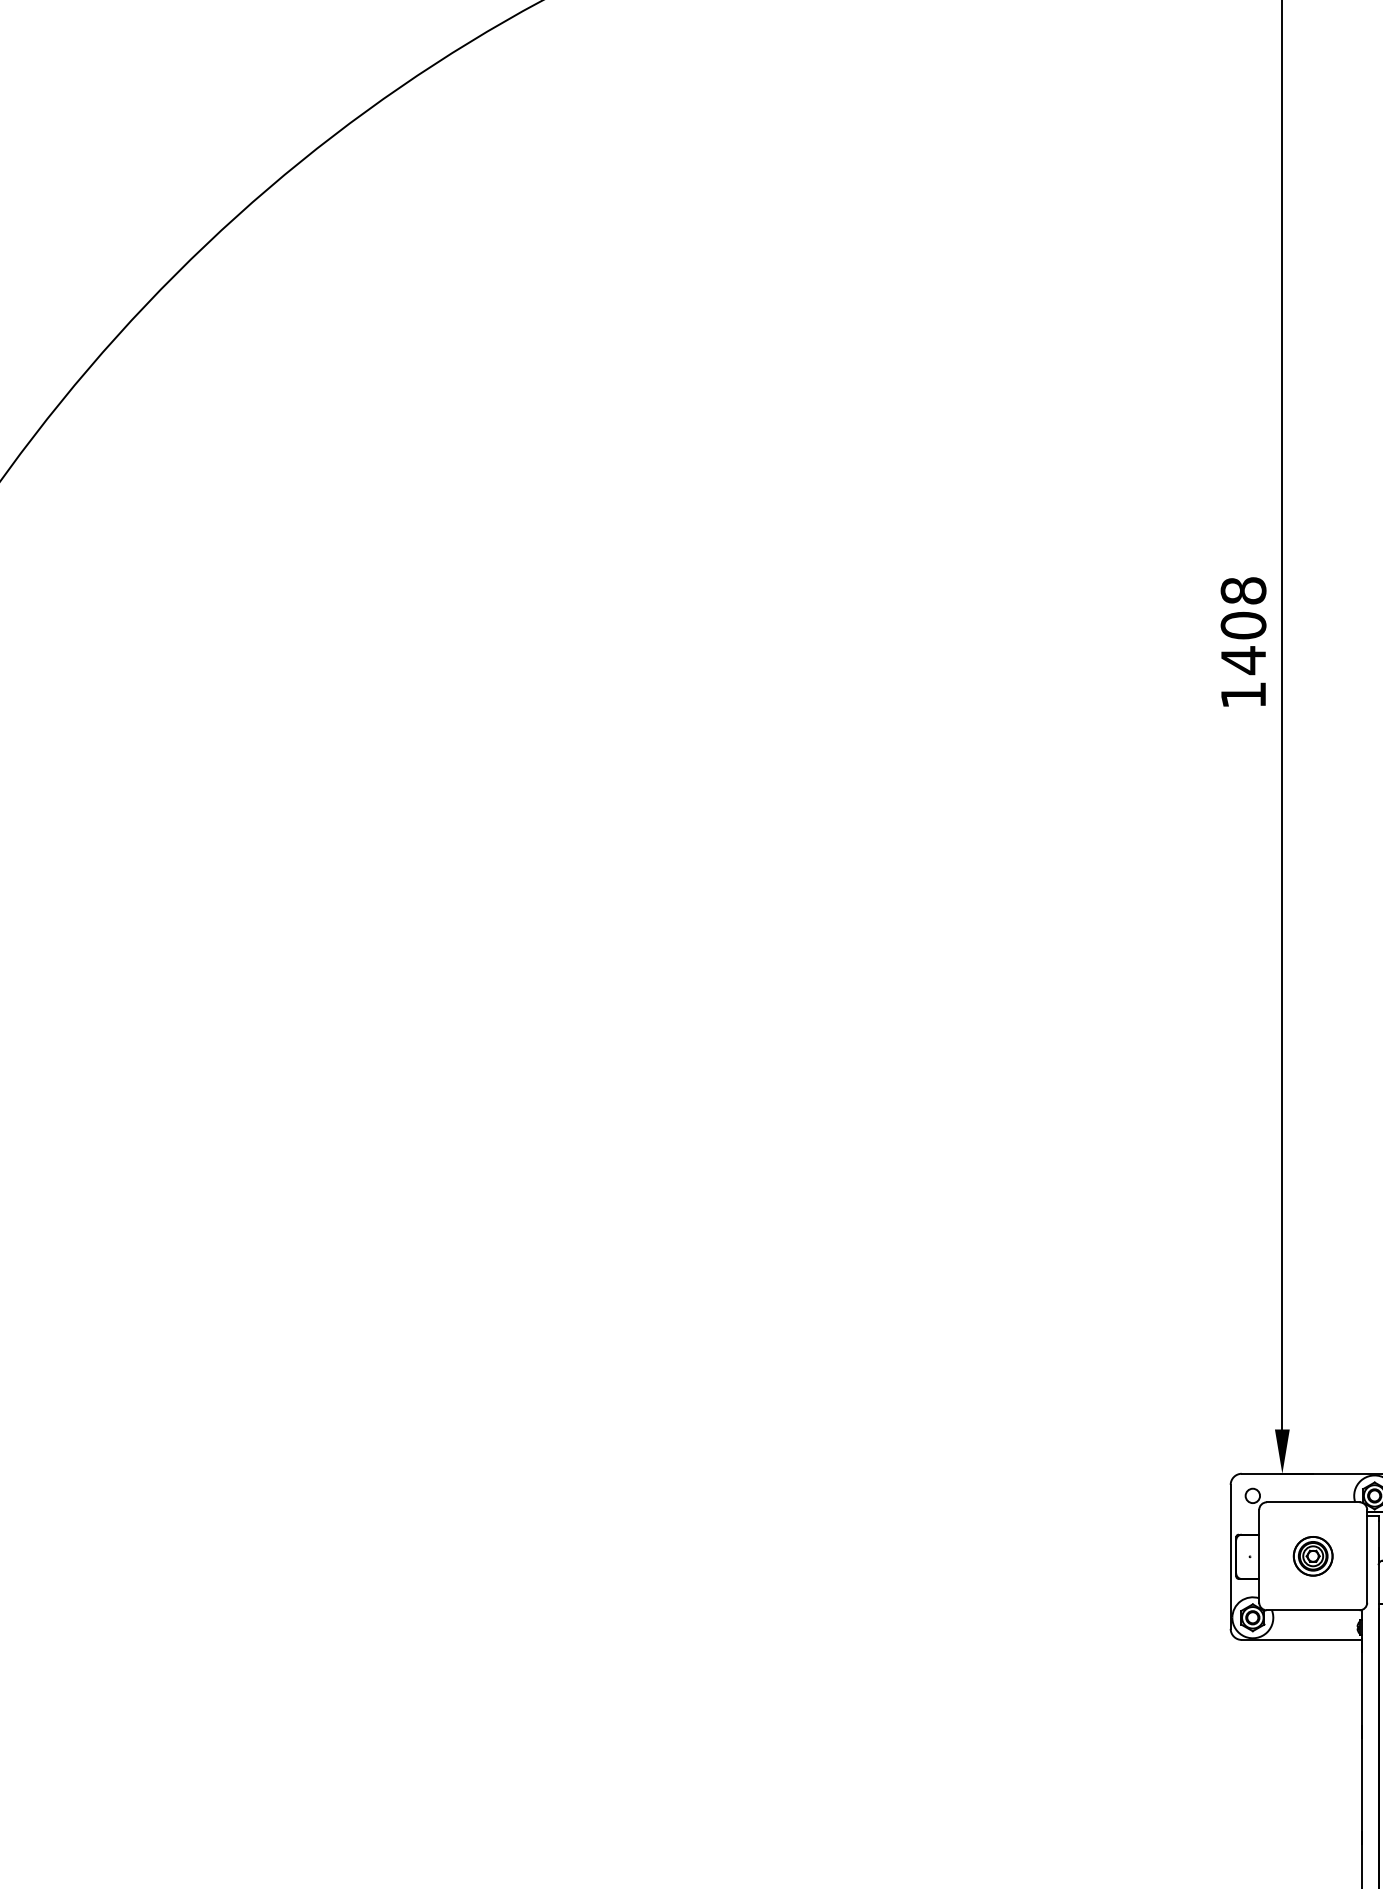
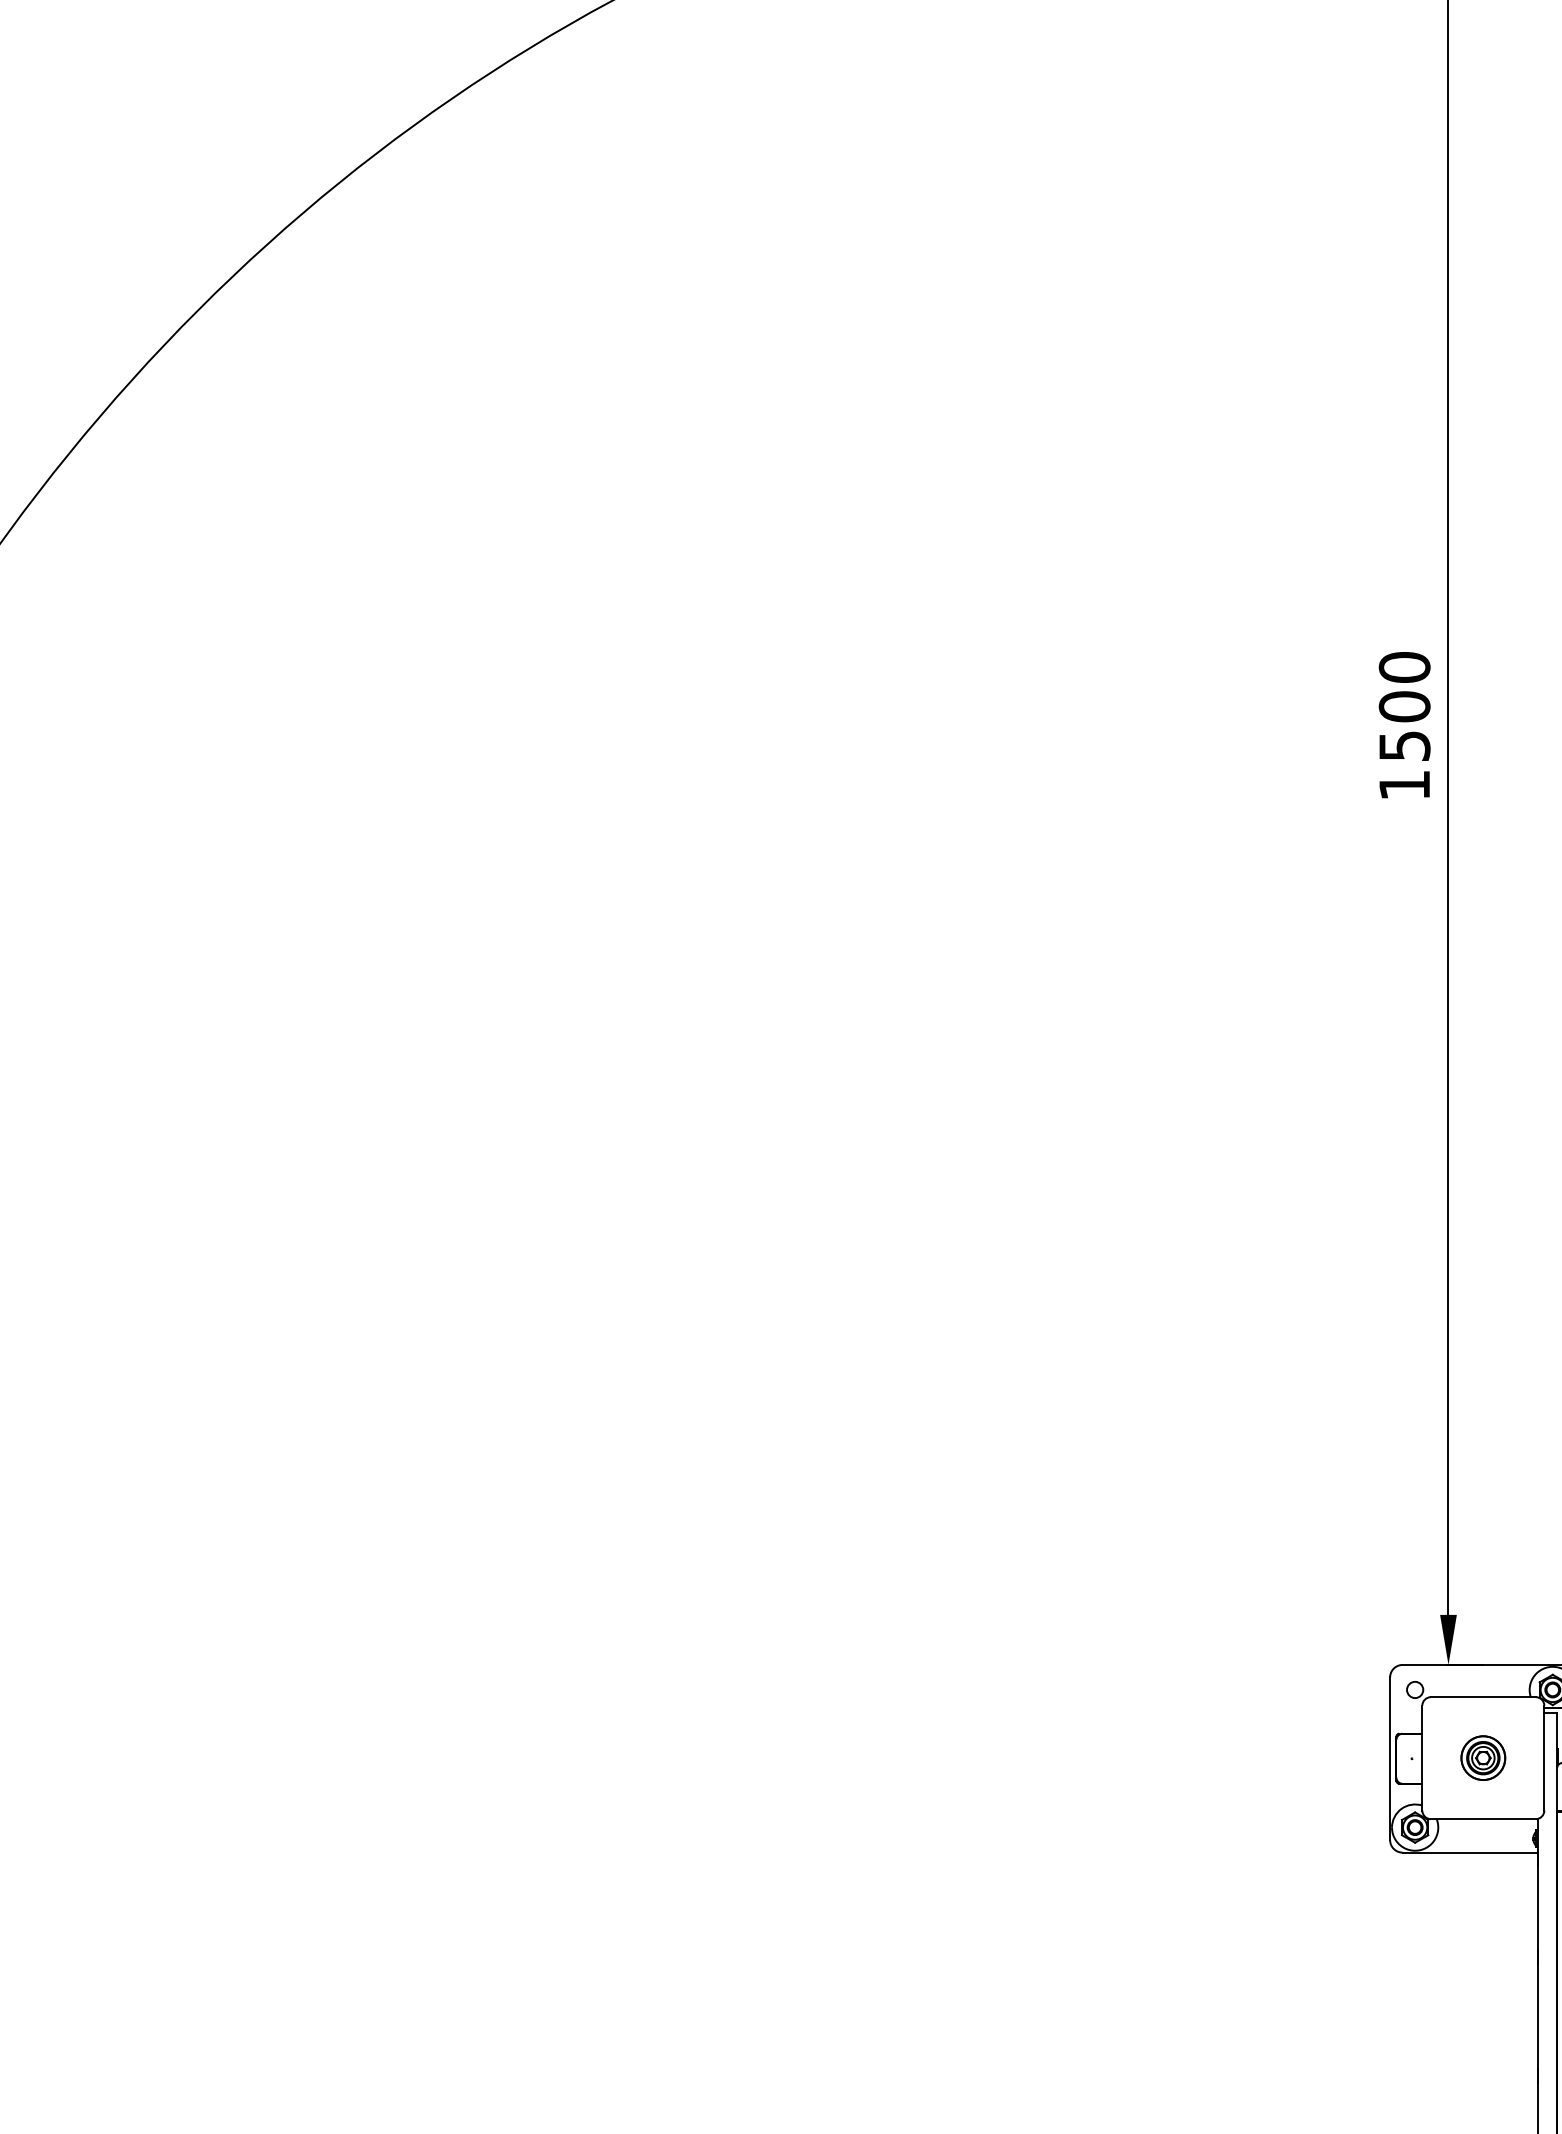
text: (1243, 626) -> (1404, 707), 1408 -> 1500

